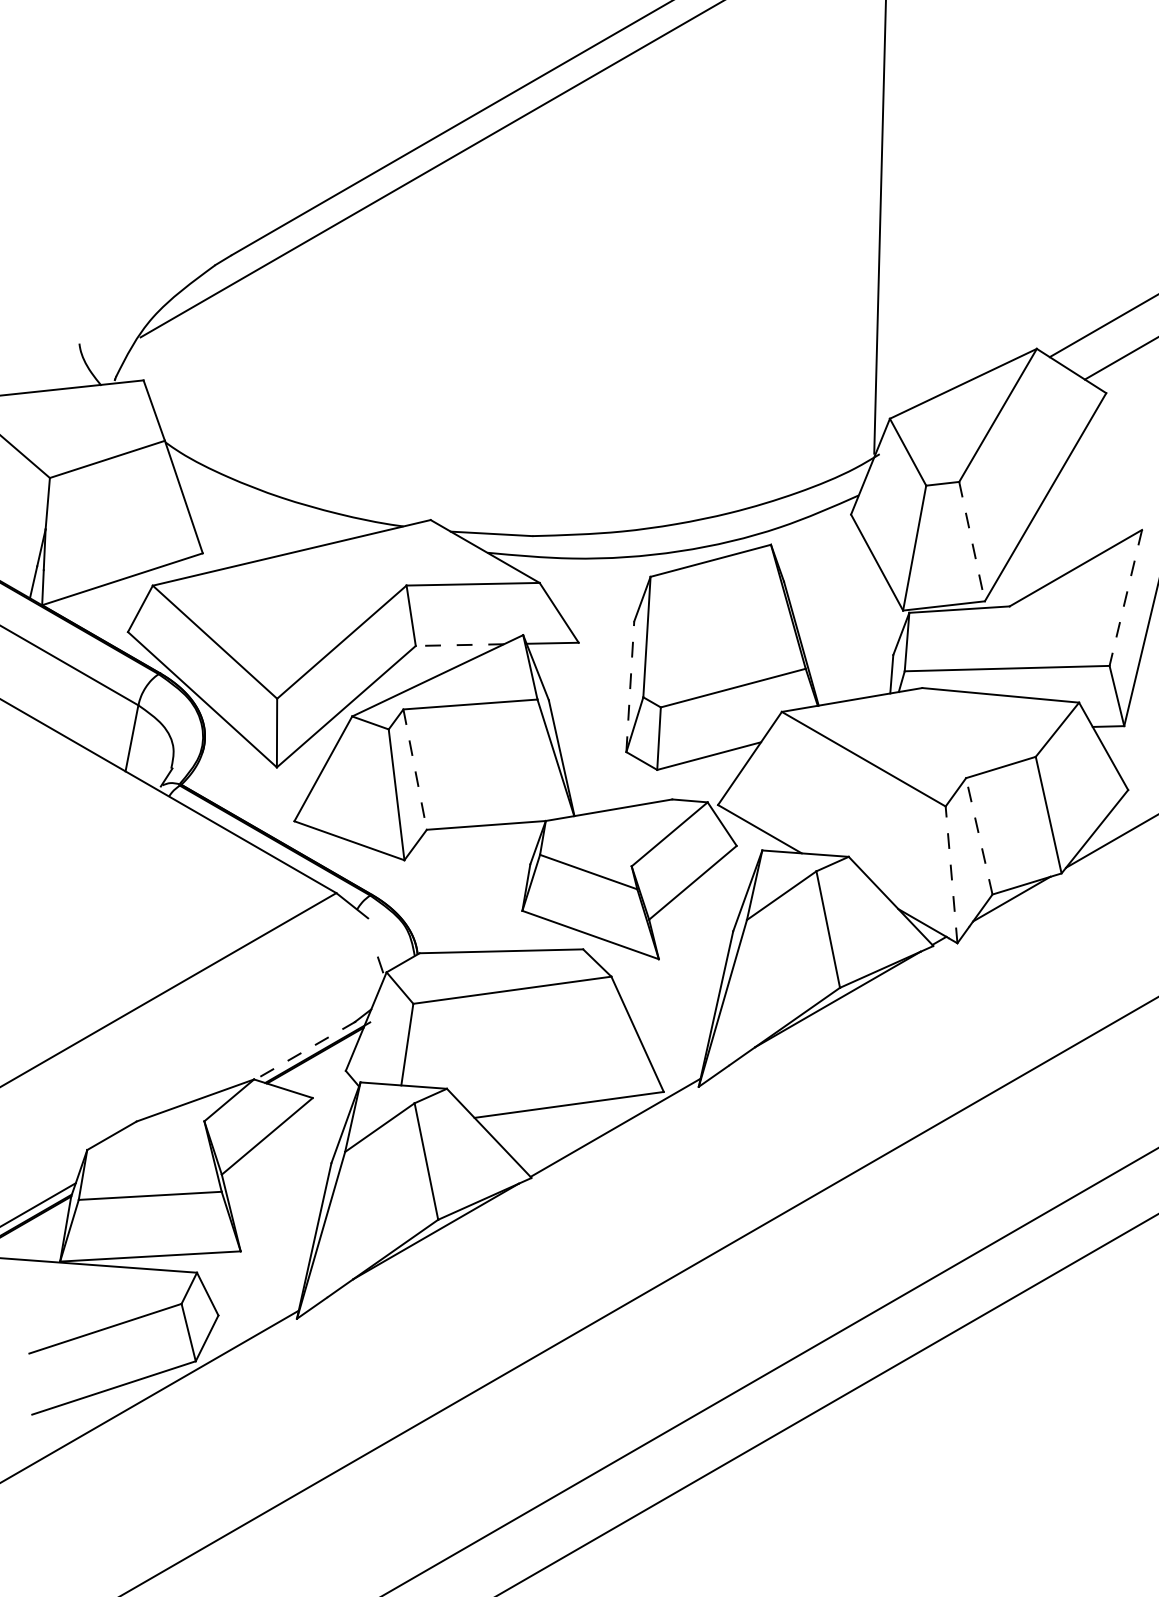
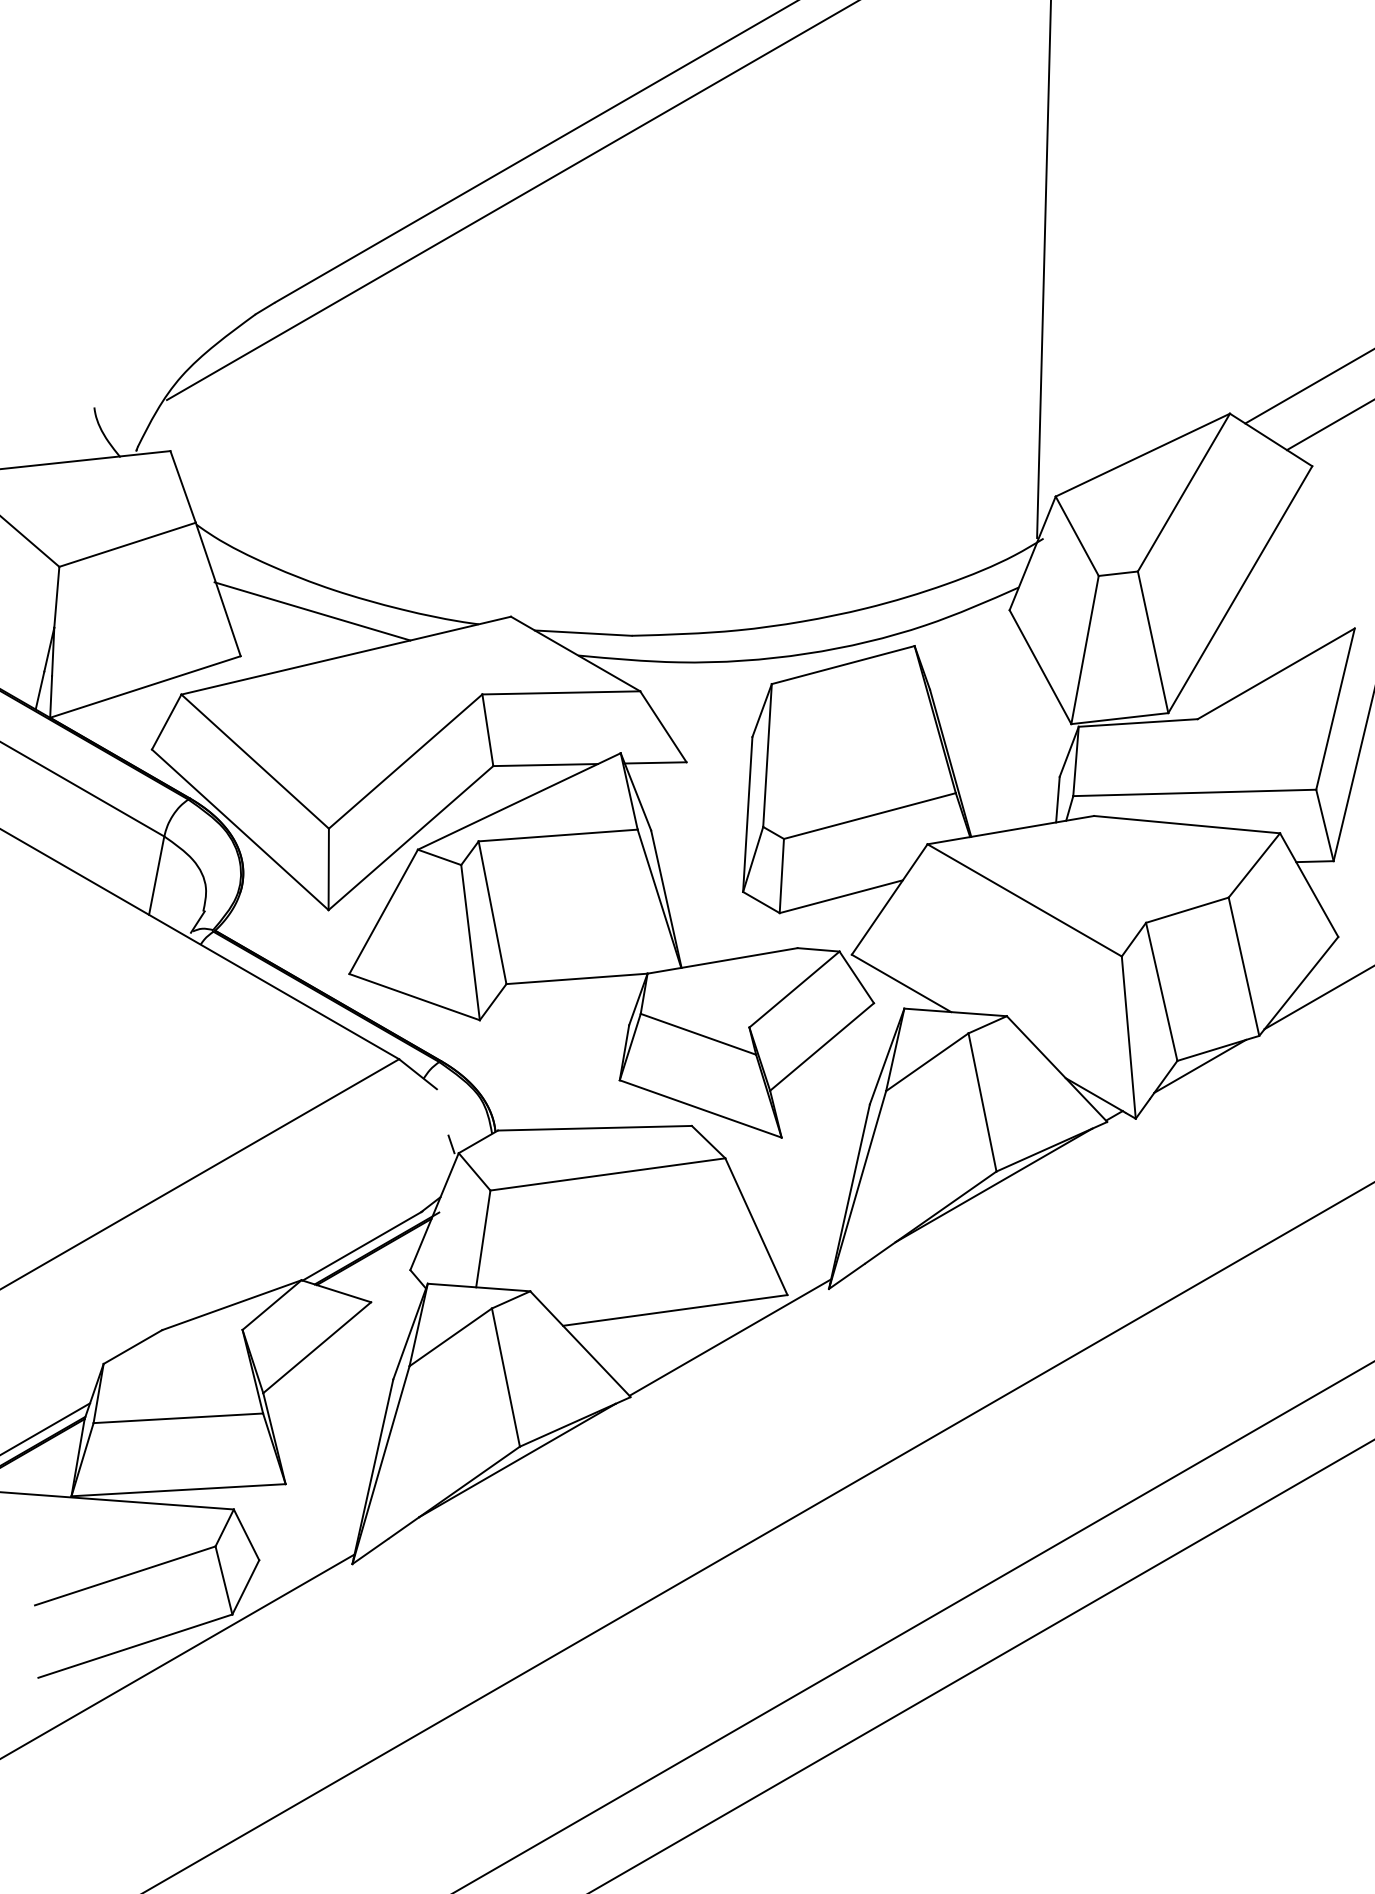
line: (263, 515) -> (312, 611), added
line: (972, 541) -> (1153, 642), dashed -> solid
line: (1125, 598) -> (1335, 709), dashed -> solid
line: (459, 645) -> (545, 765), dashed -> solid
line: (630, 686) -> (747, 814), dashed -> solid
line: (415, 769) -> (492, 912), dashed -> solid
line: (979, 836) -> (1161, 991), dashed -> solid
line: (951, 874) -> (1128, 1037), dashed -> solid
line: (305, 1051) -> (362, 1246), dashed -> solid

